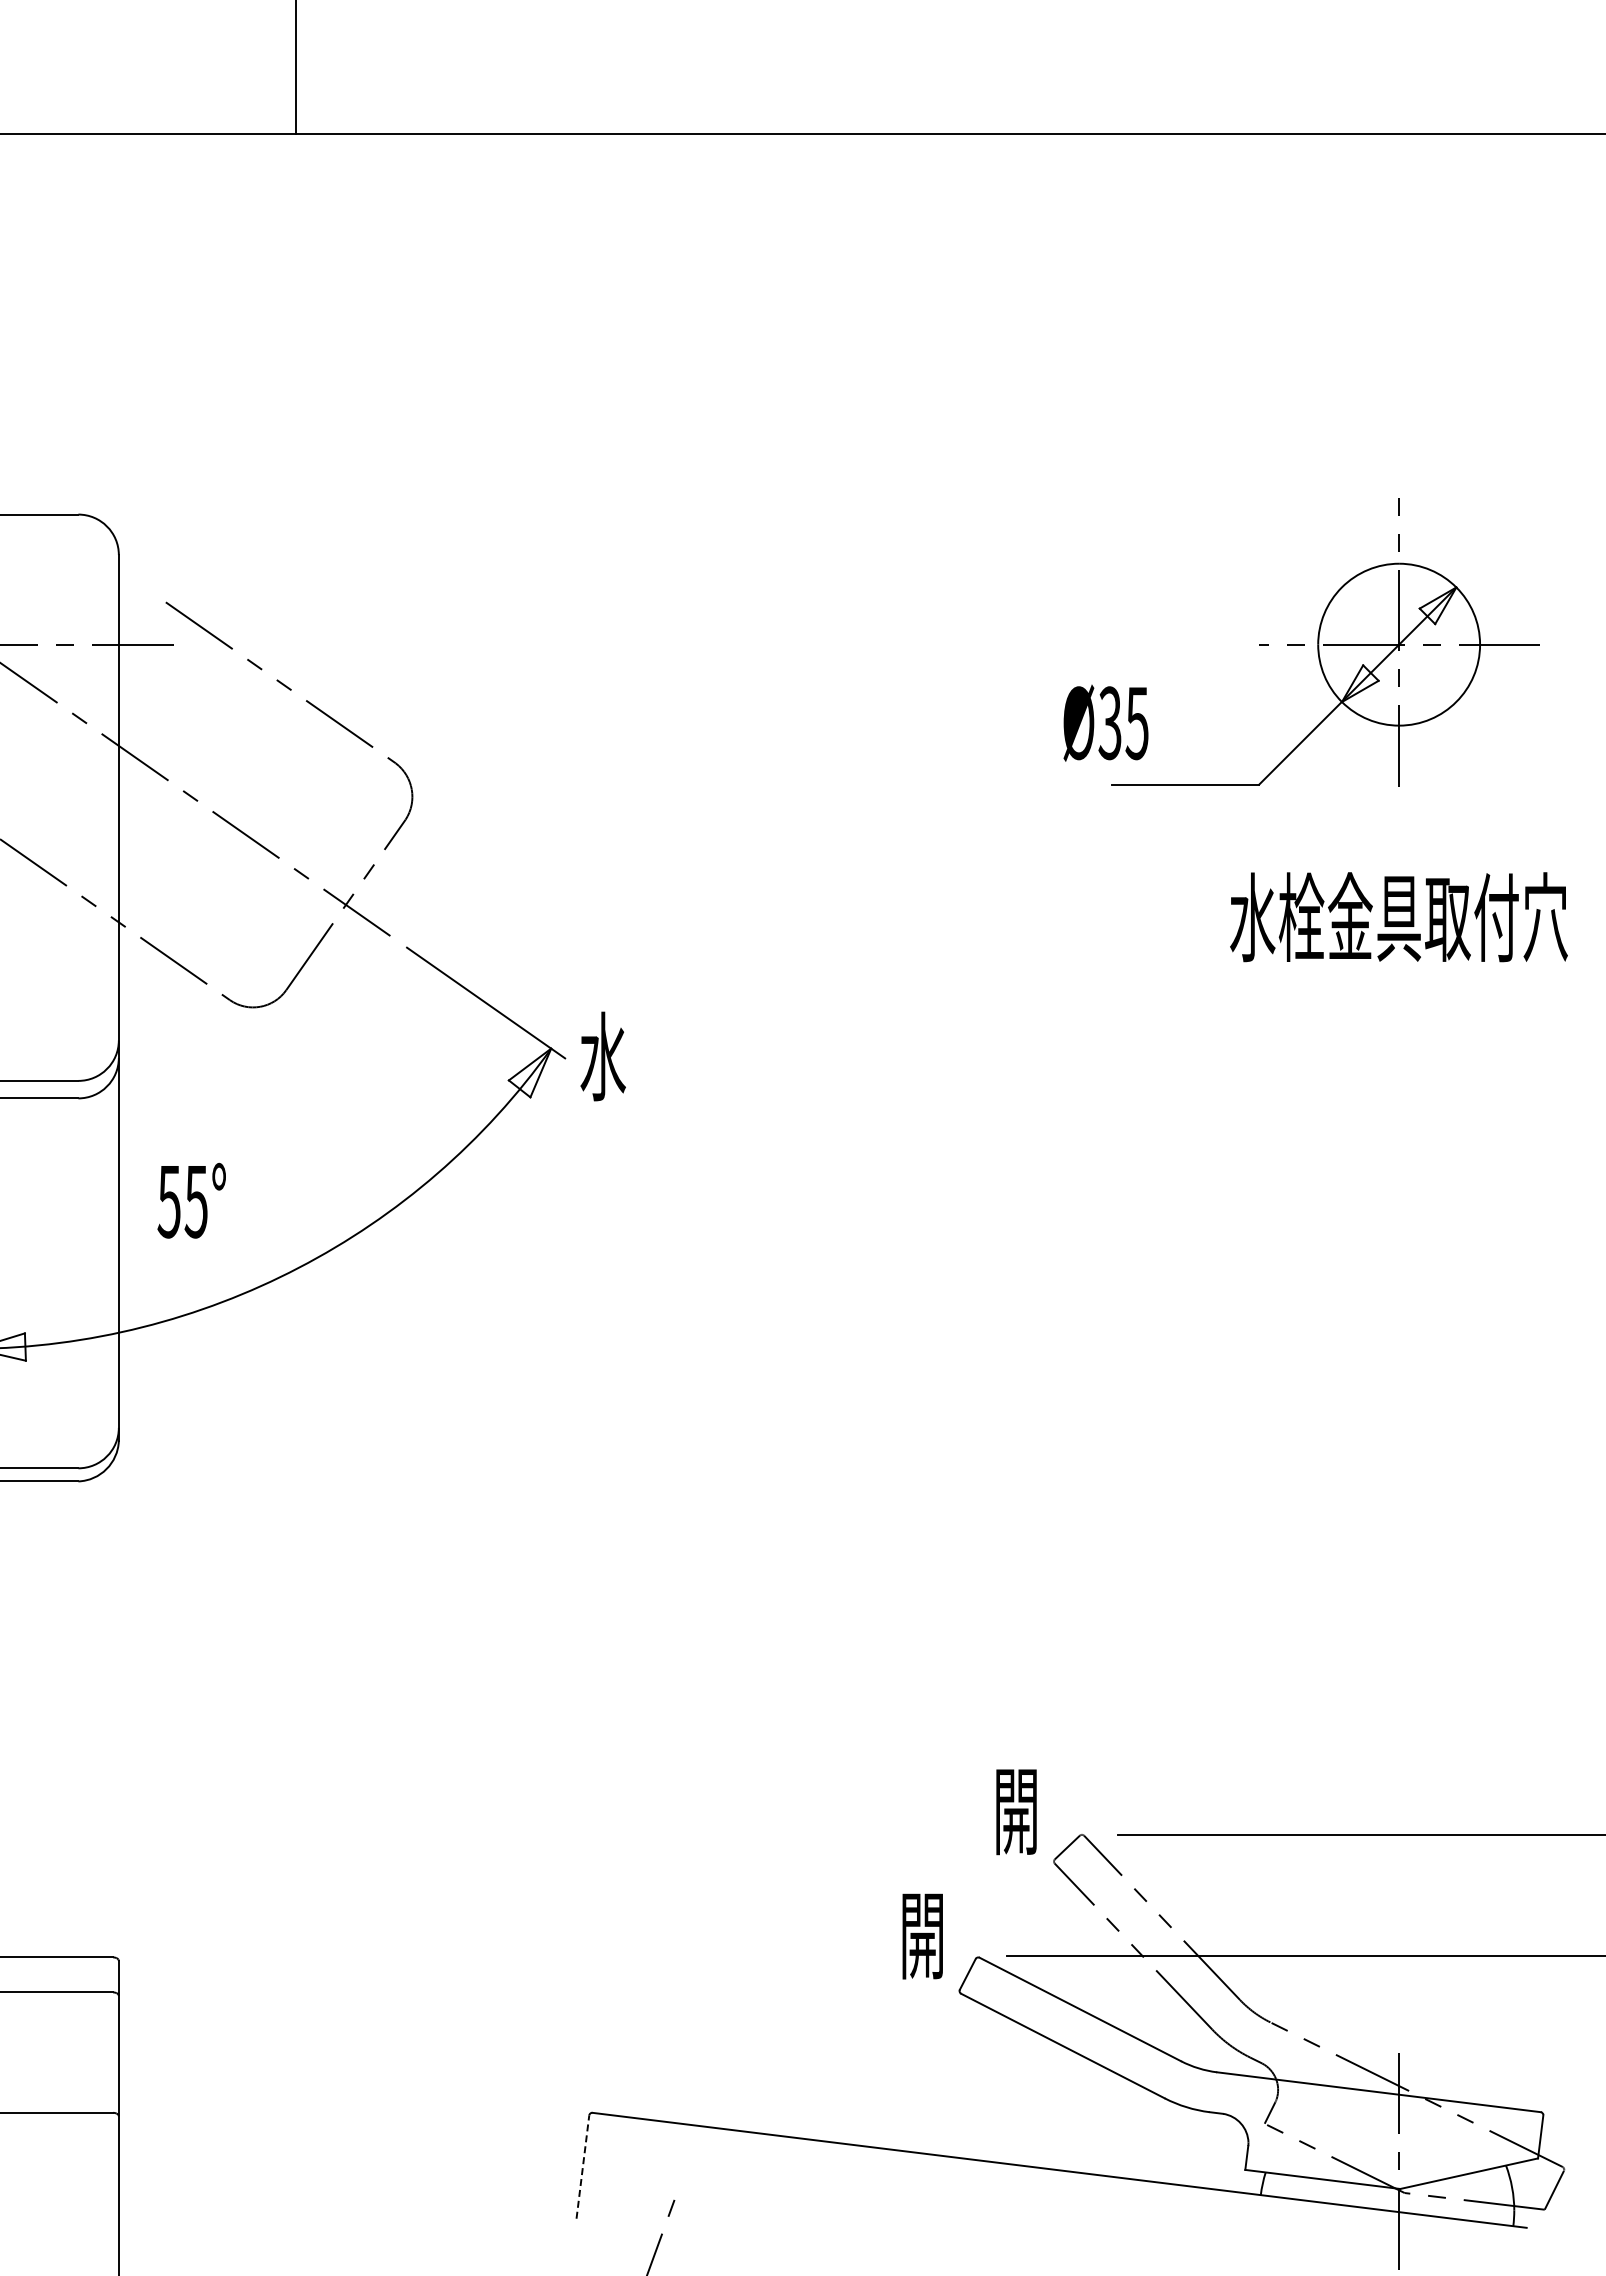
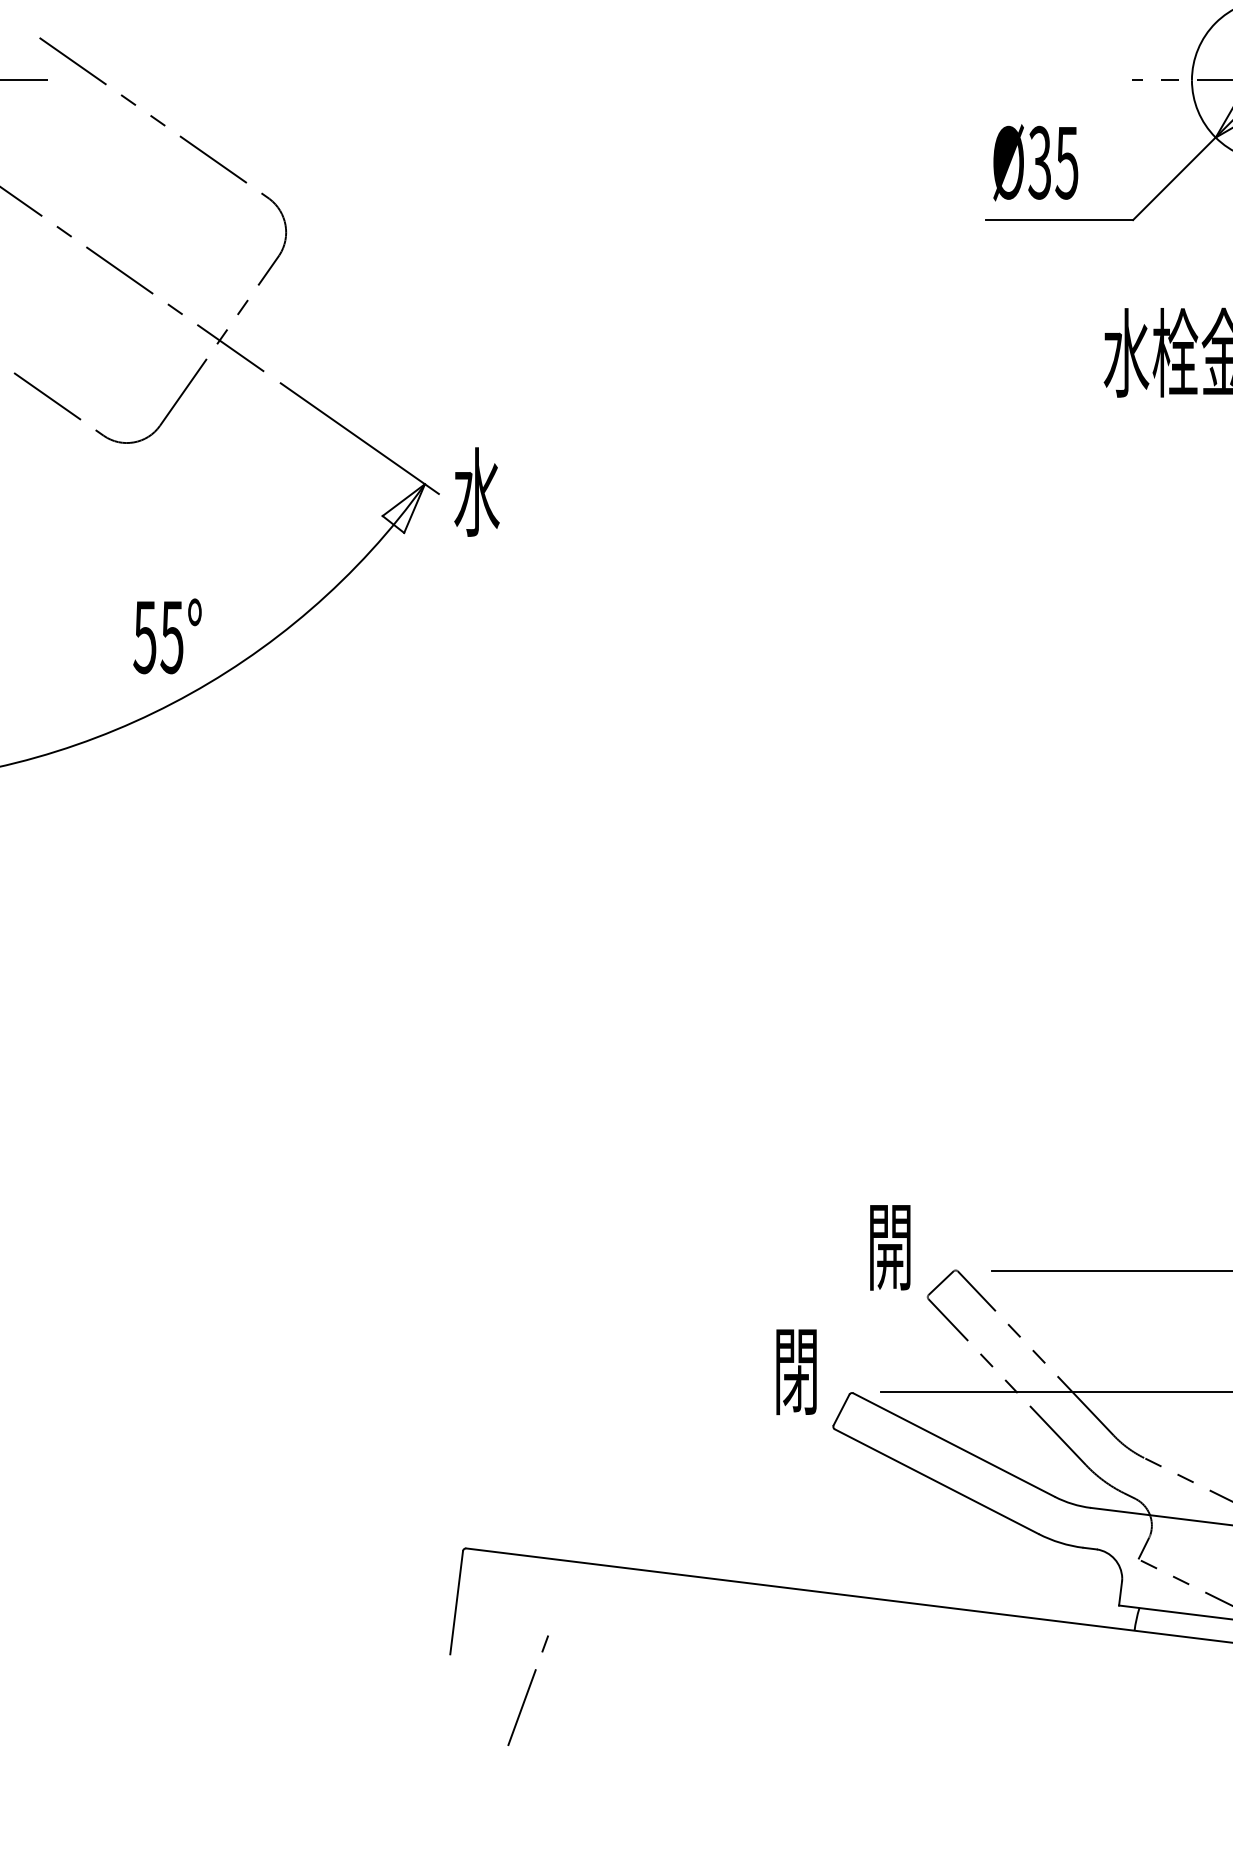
text: (1105, 722) -> (1035, 162), moved
text: (191, 1200) -> (167, 636), moved
text: (923, 1939) -> (797, 1375), 開 -> 閉
line: (582, 2166) -> (456, 1602), dashed -> solid

